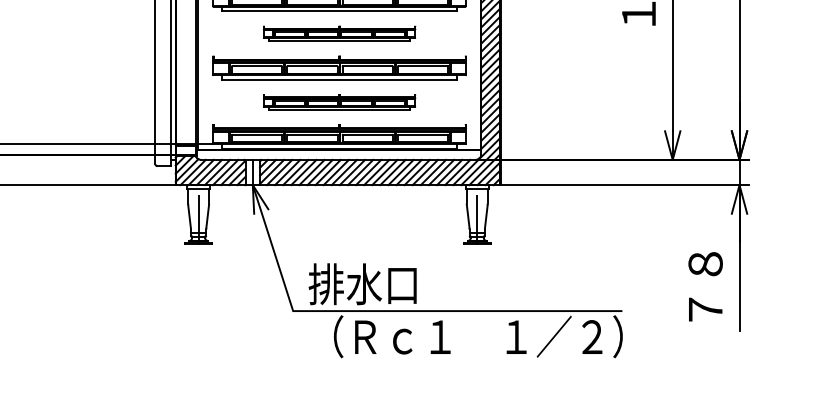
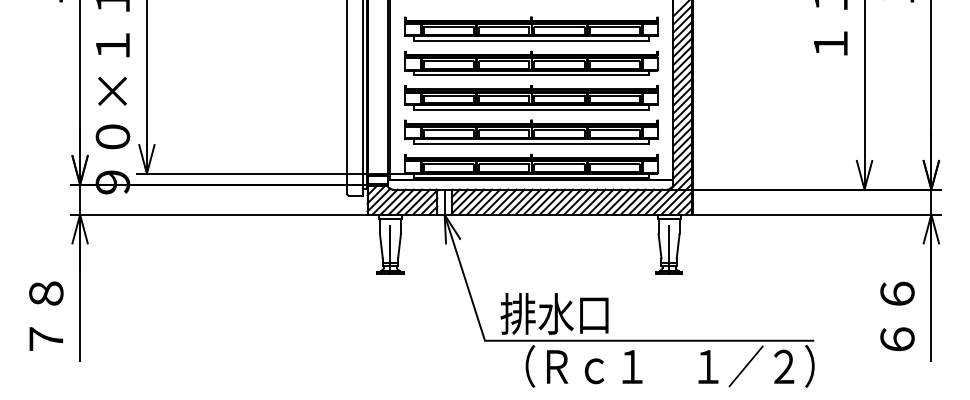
part: (339, 32) -> (531, 62), size x1.67
part: (339, 101) -> (531, 131), size x1.67
text: (705, 286) -> (897, 316), ７８ -> ６６

